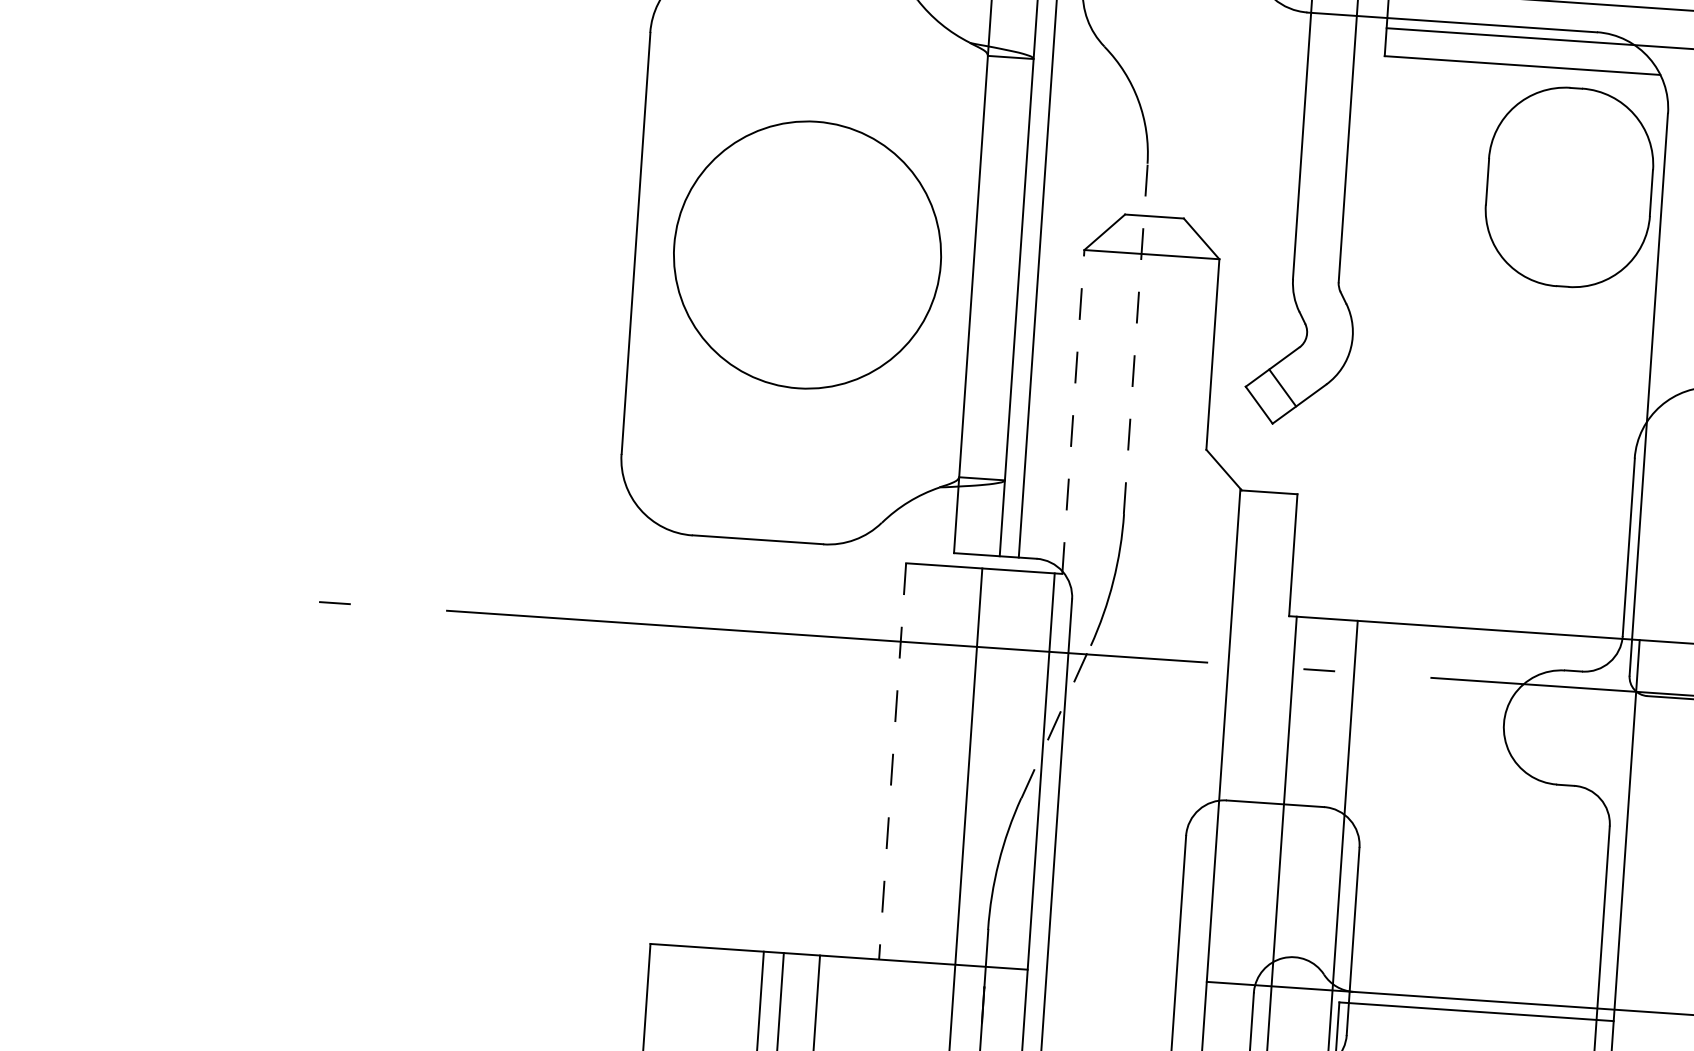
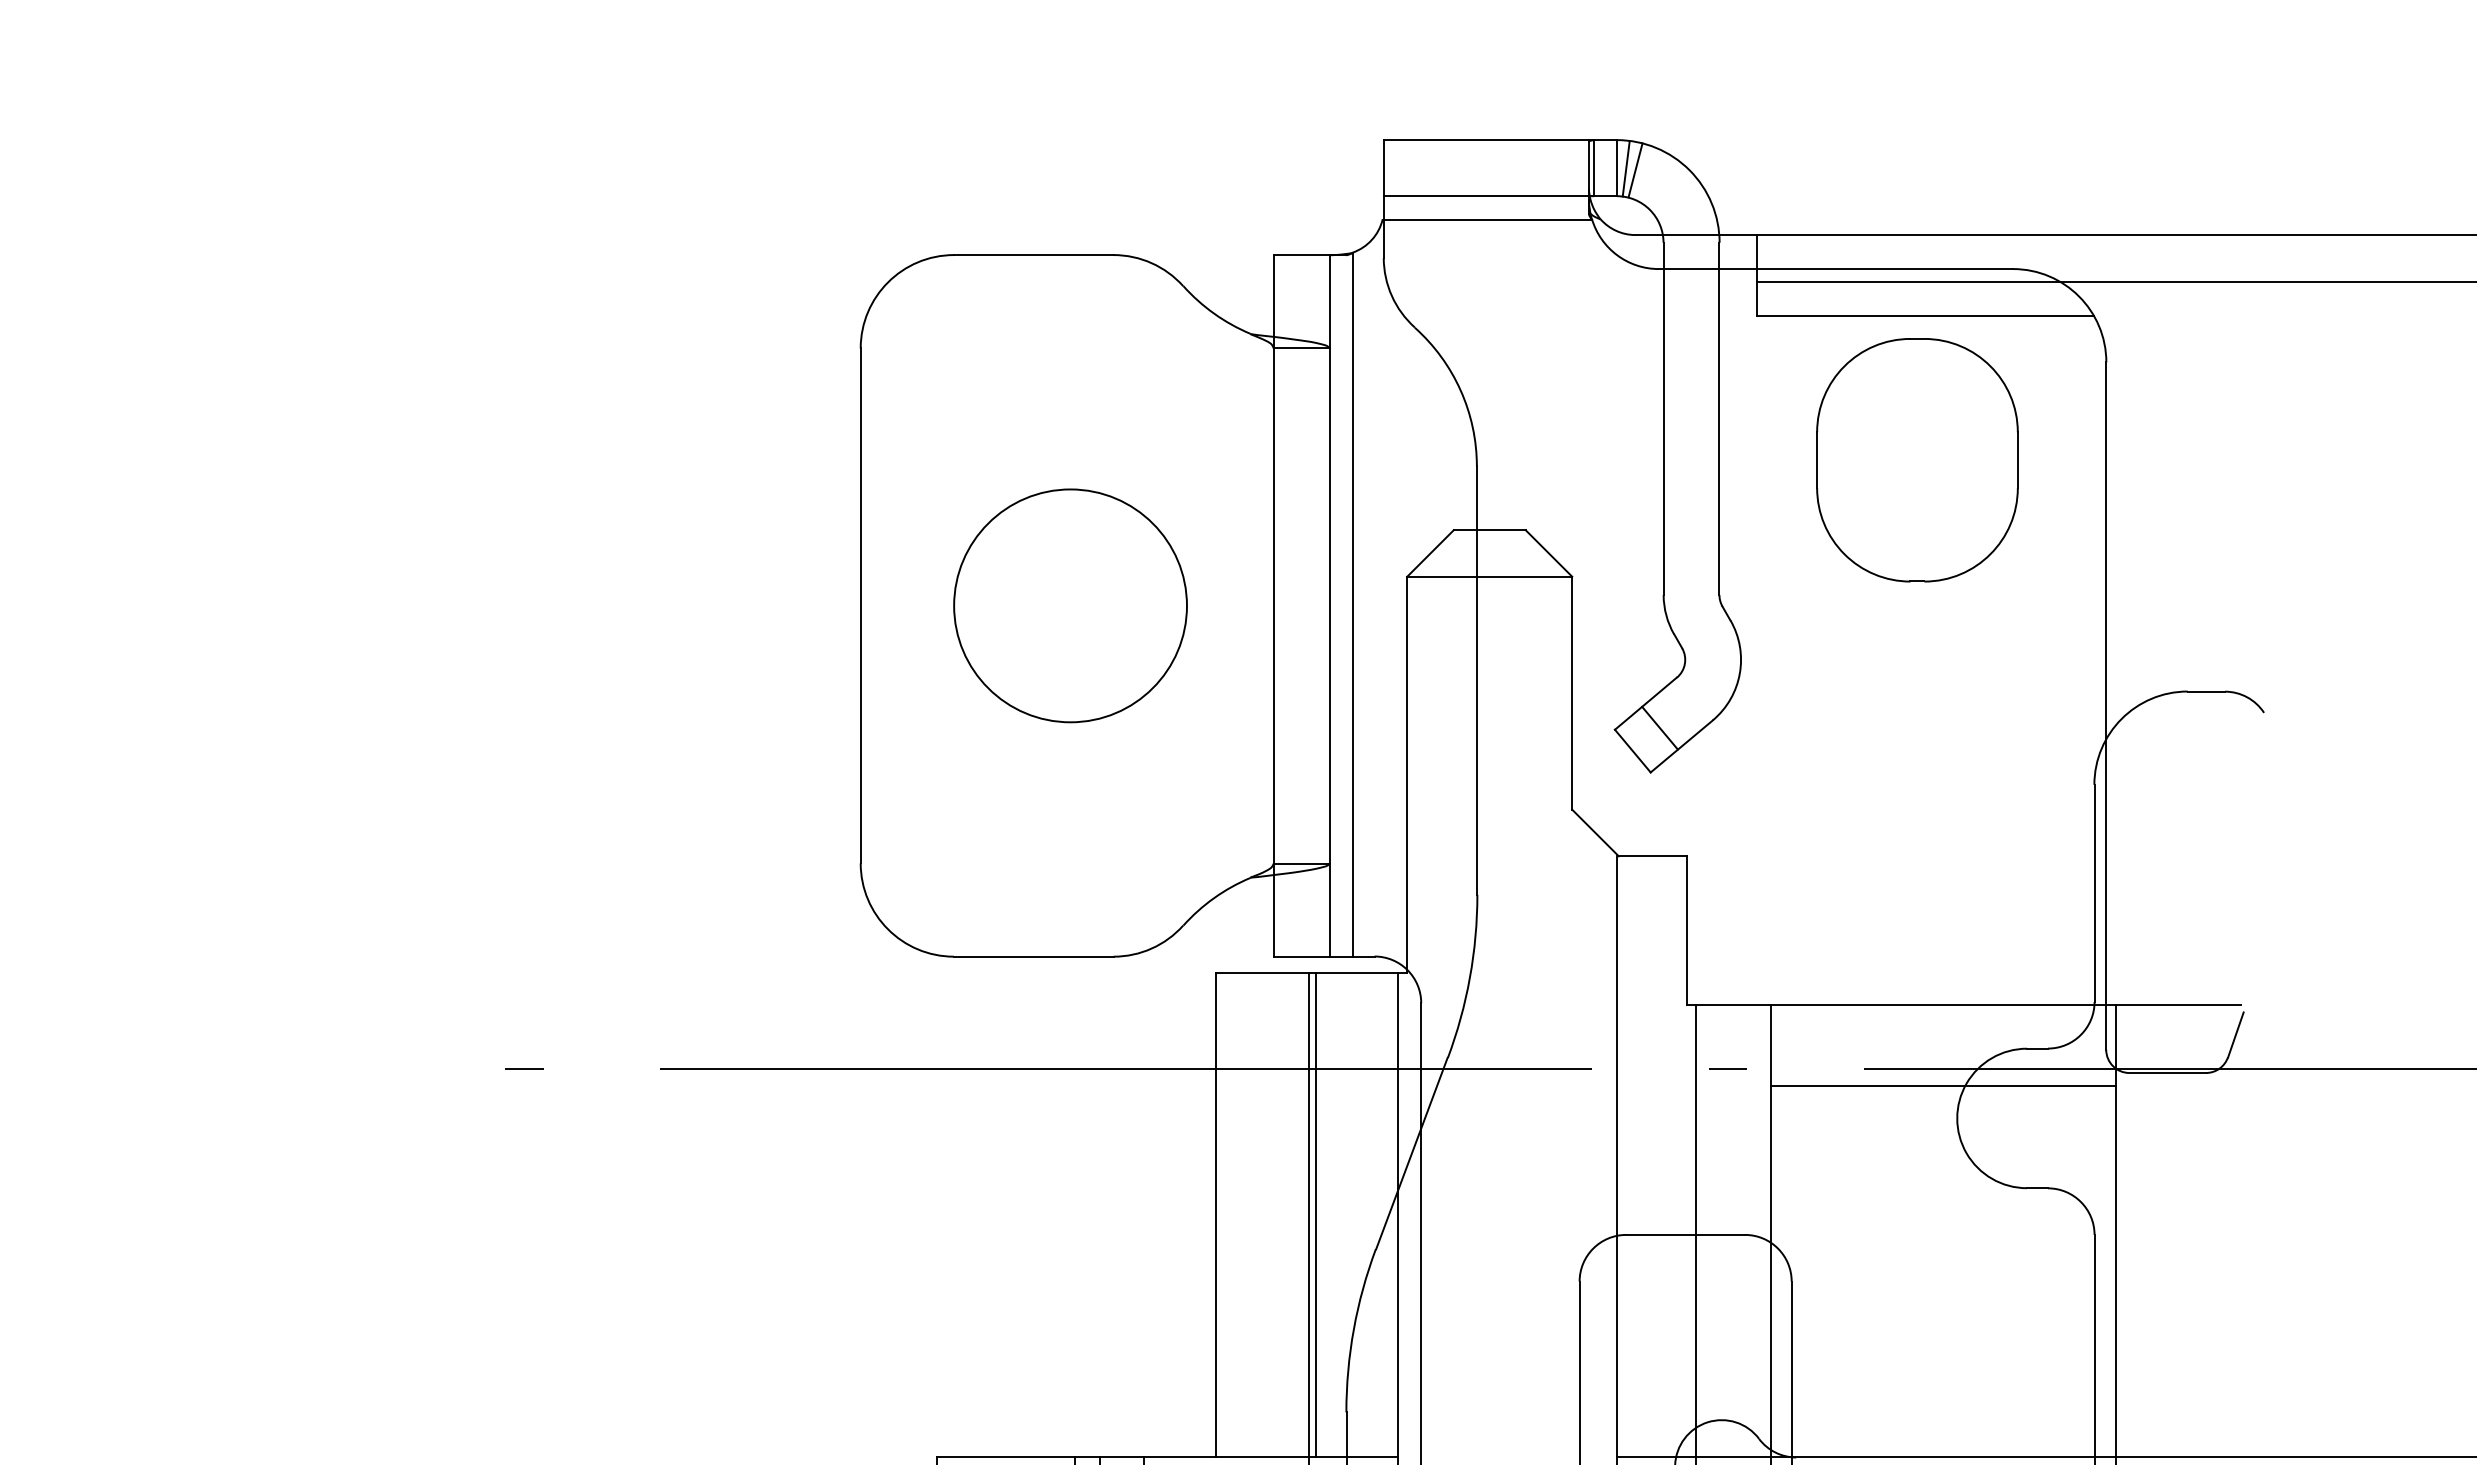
part: (1569, 187) -> (1917, 460), moved
part: (807, 254) -> (1070, 605), size x0.71
line: (1136, 338) -> (1477, 680), dashed -> solid
line: (1073, 411) -> (1407, 774), dashed -> solid
line: (1493, 696) -> (1942, 1086), added
line: (1056, 721) -> (1412, 1153), dashed -> solid
line: (892, 761) -> (1216, 1215), dashed -> solid
line: (974, 766) -> (1316, 1214), added

